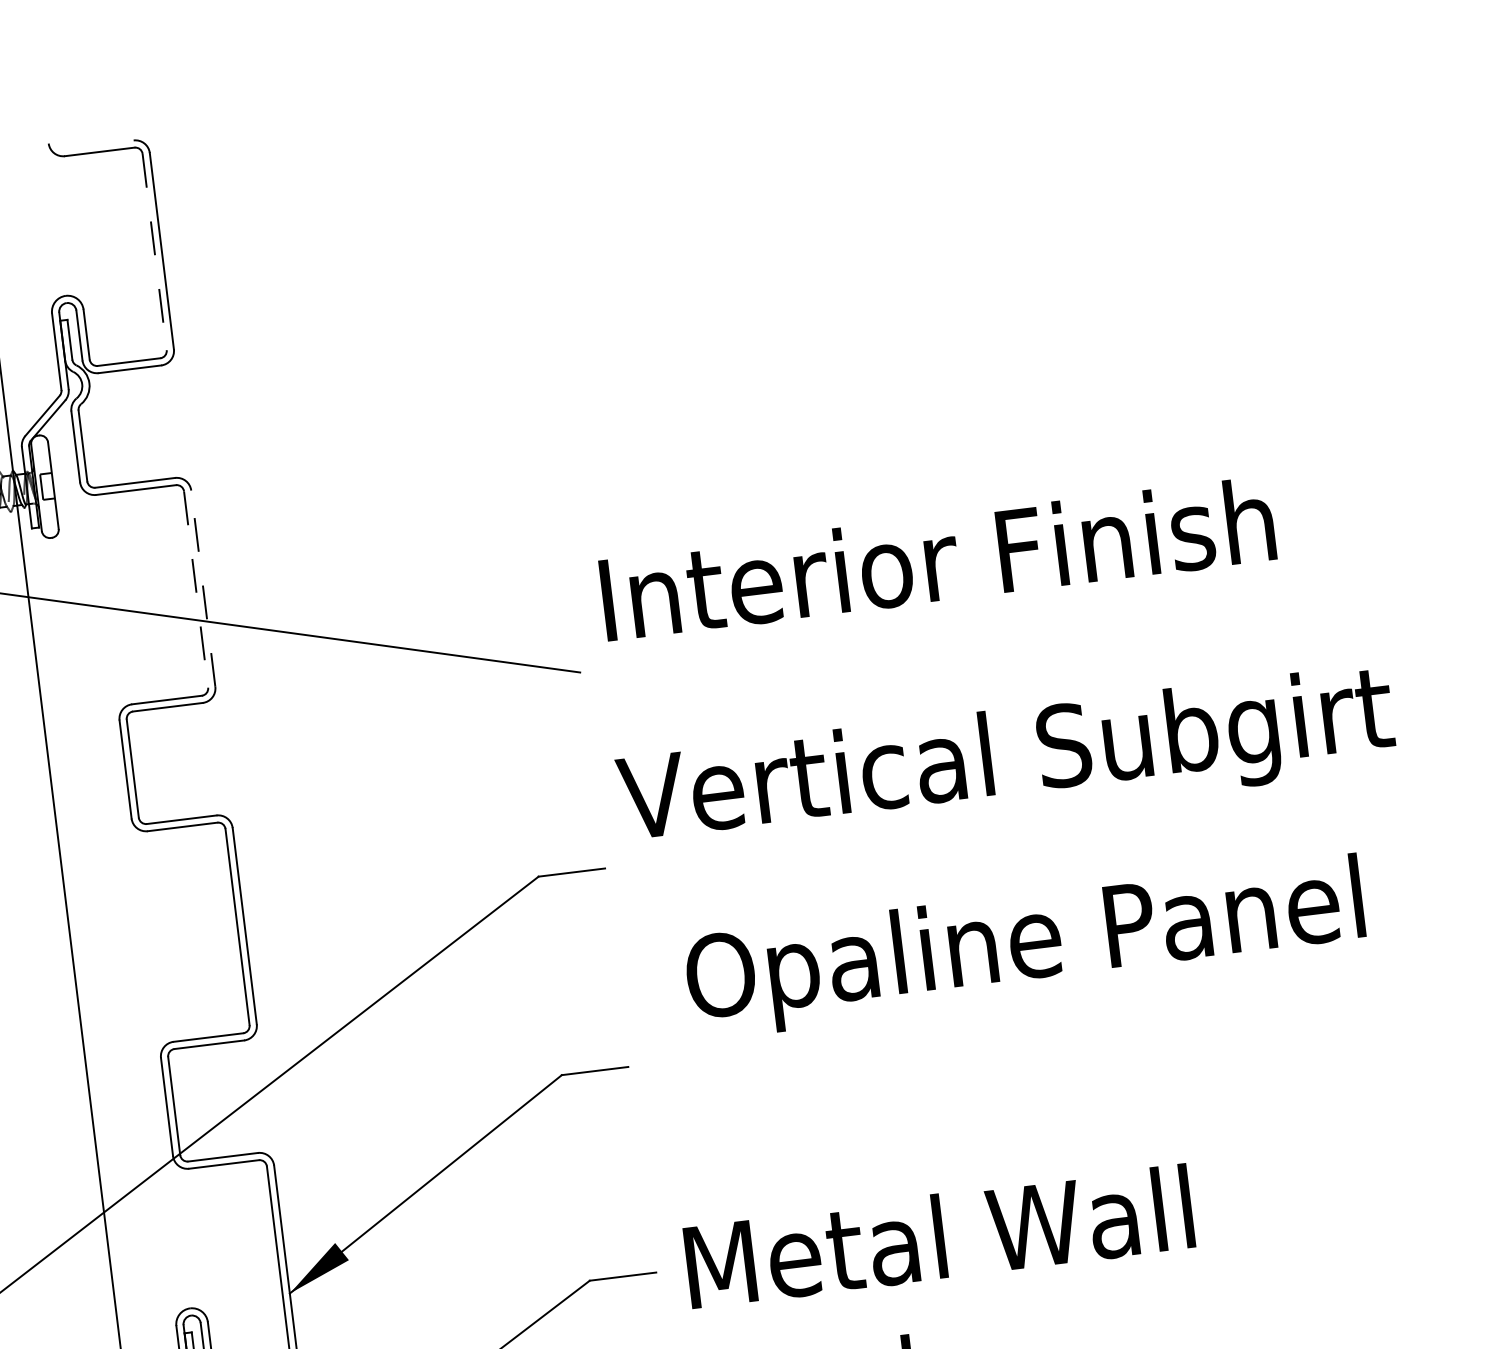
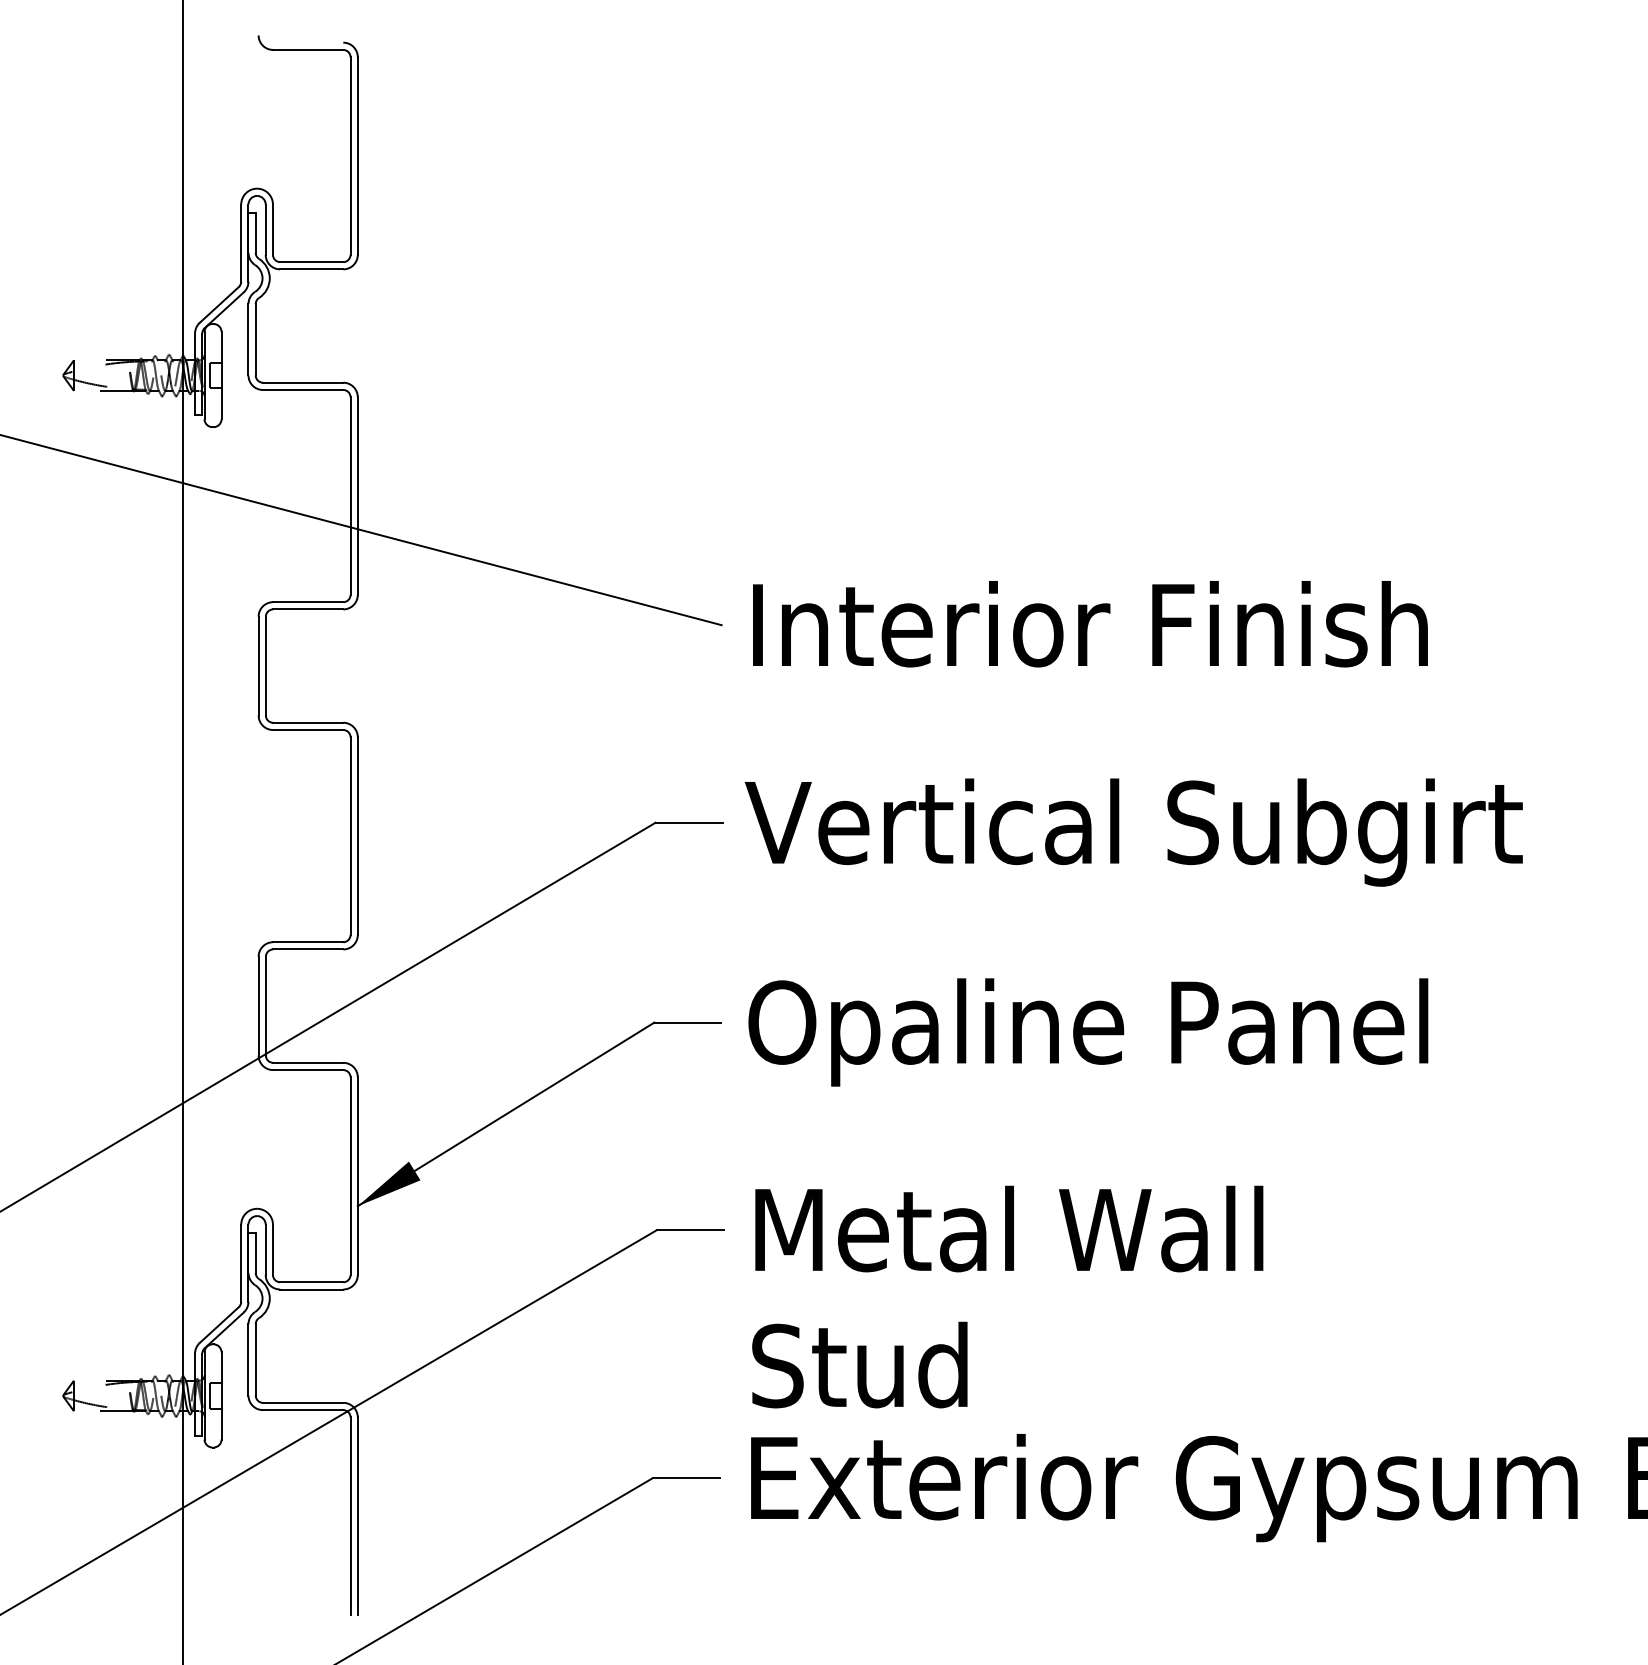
line: (154, 252) -> (350, 156), dashed -> solid
text: (937, 559) -> (1090, 624), moved
line: (203, 589) -> (357, 496), dashed -> solid
line: (196, 590) -> (350, 496), dashed -> solid
text: (1006, 762) -> (1133, 832), moved
text: (1025, 947) -> (1088, 1032), moved

